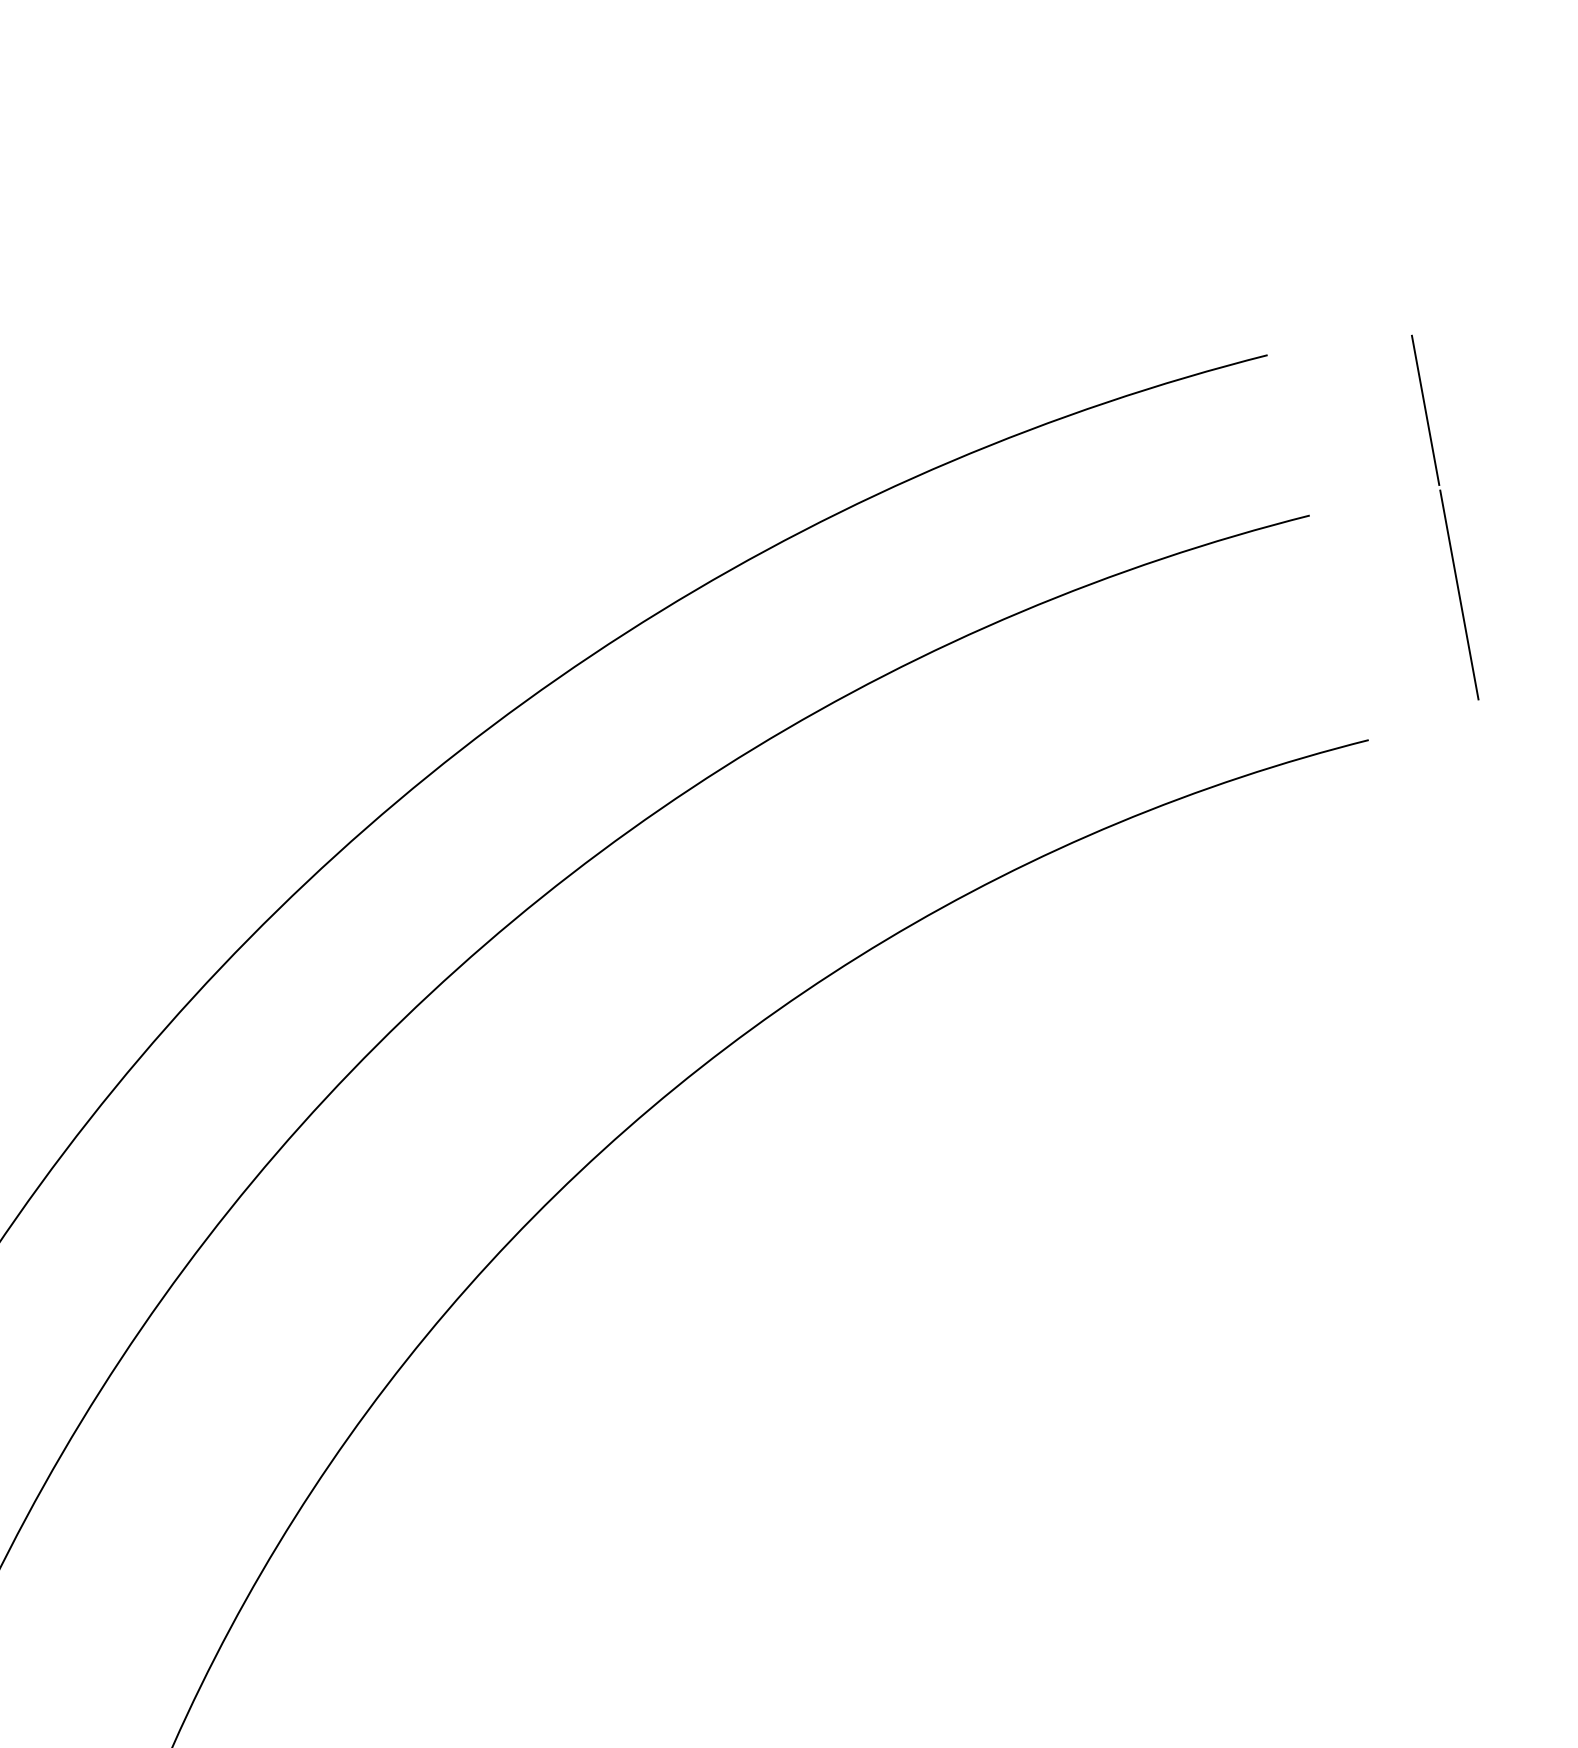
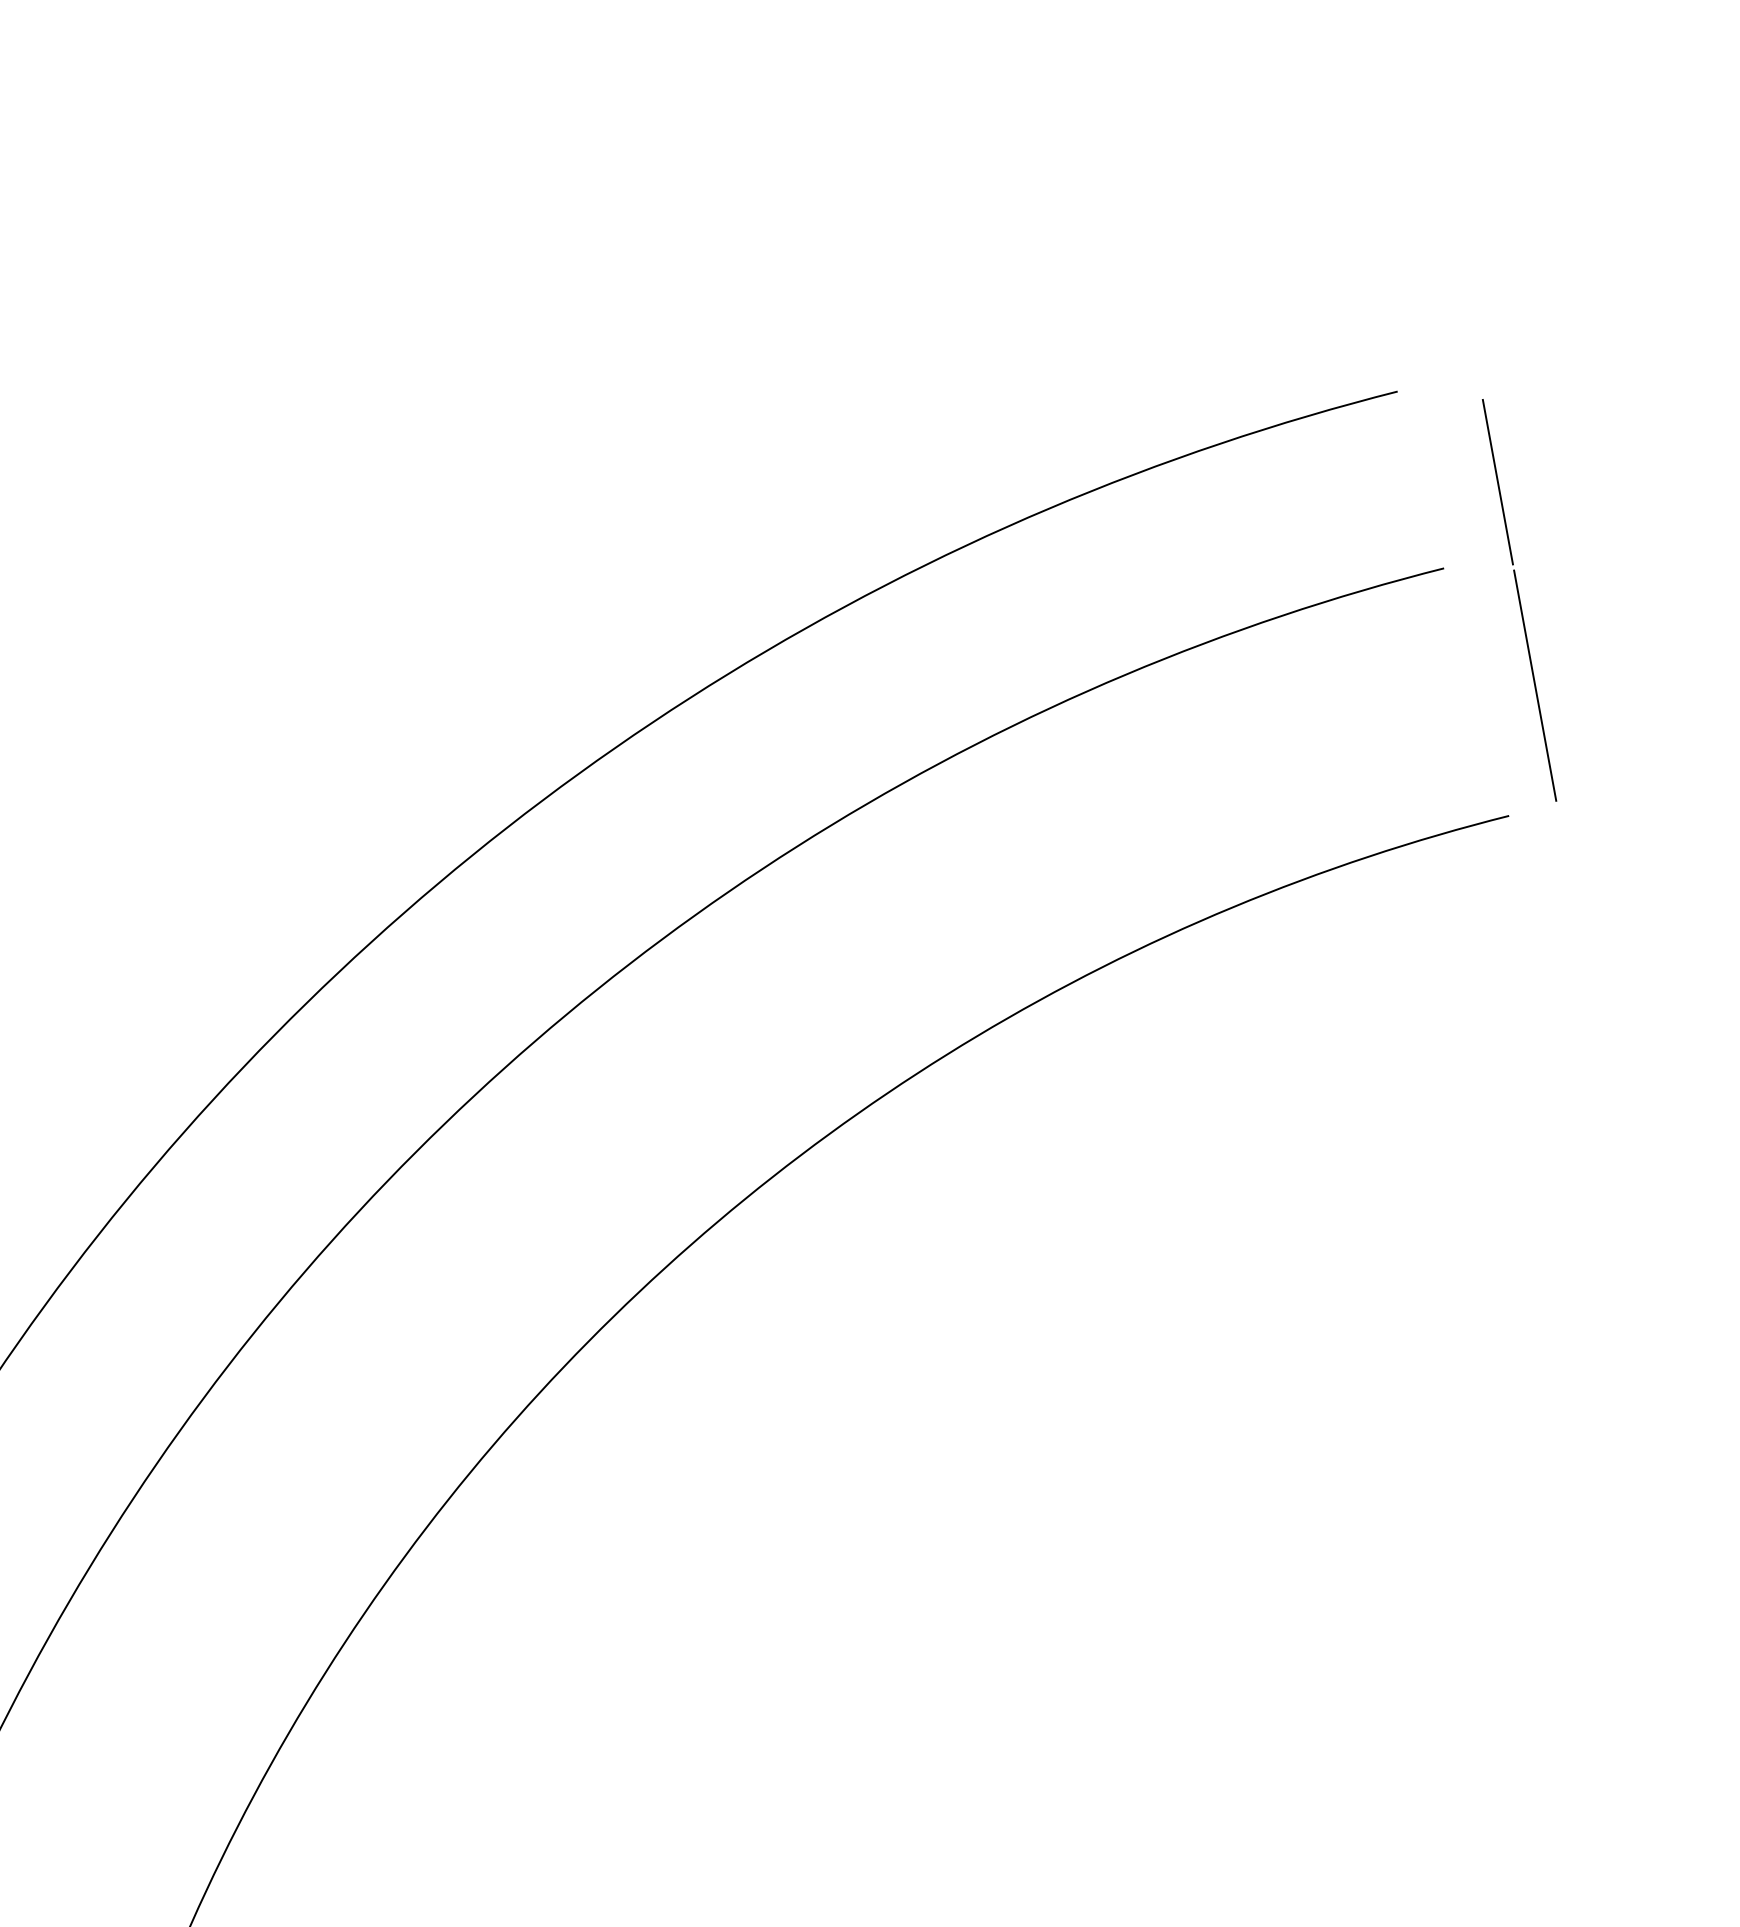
line: (1445, 517) -> (1519, 600), moved

